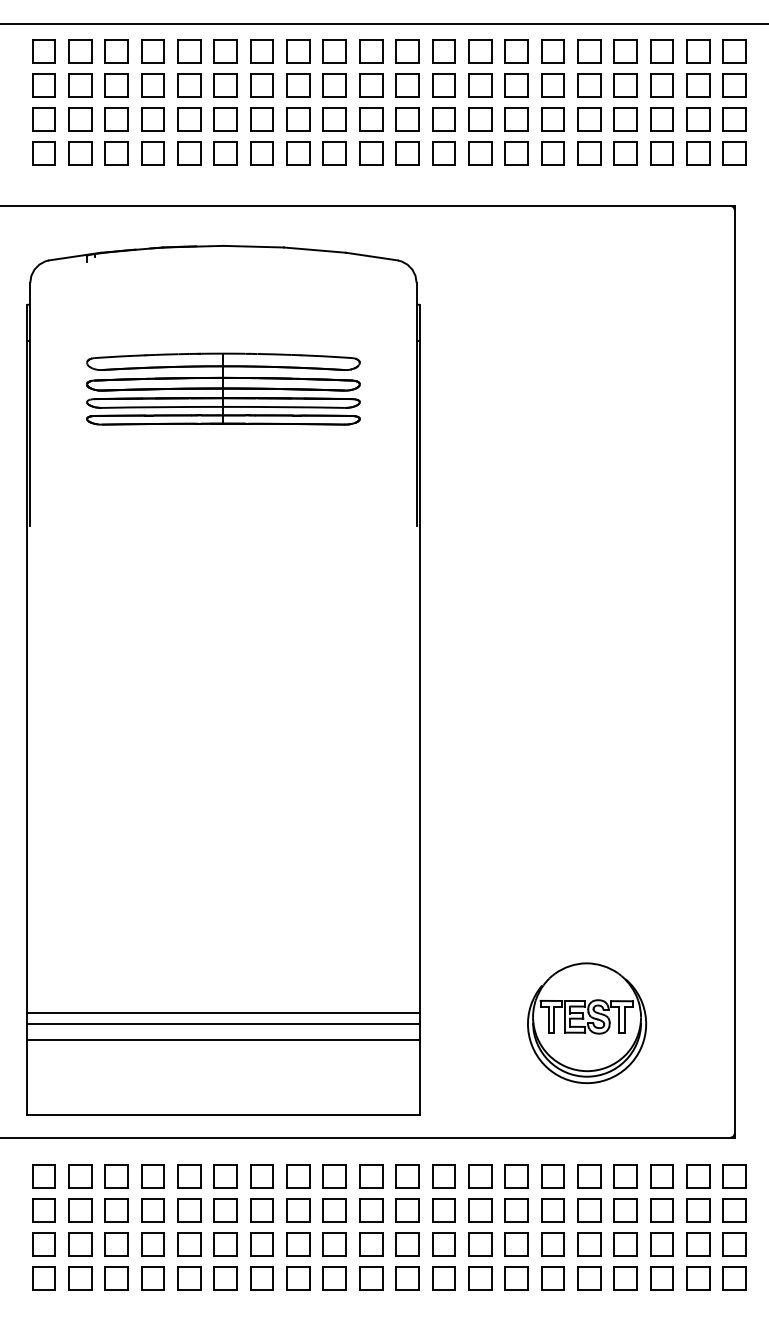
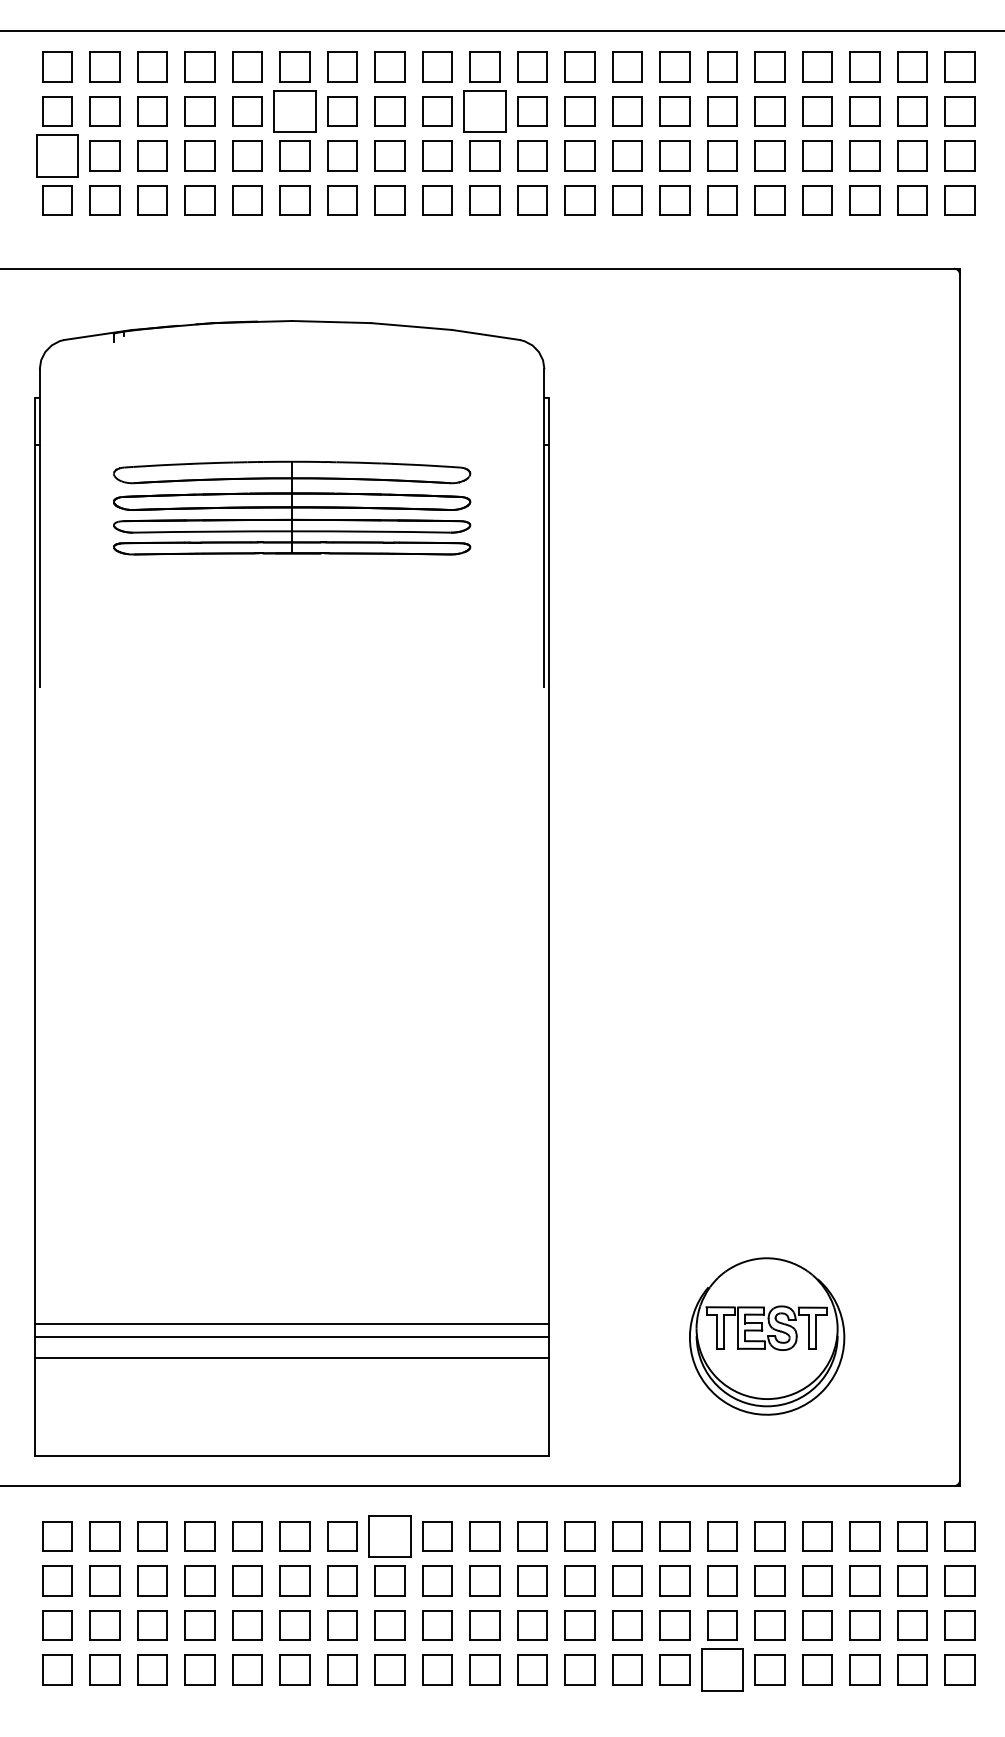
part: (225, 85) -> (294, 111), size x1.4
part: (370, 85) -> (484, 111), size x1.4
part: (43, 119) -> (57, 155), size x1.4
part: (297, 1176) -> (389, 1536), size x1.4
part: (552, 1278) -> (722, 1669), size x1.4

